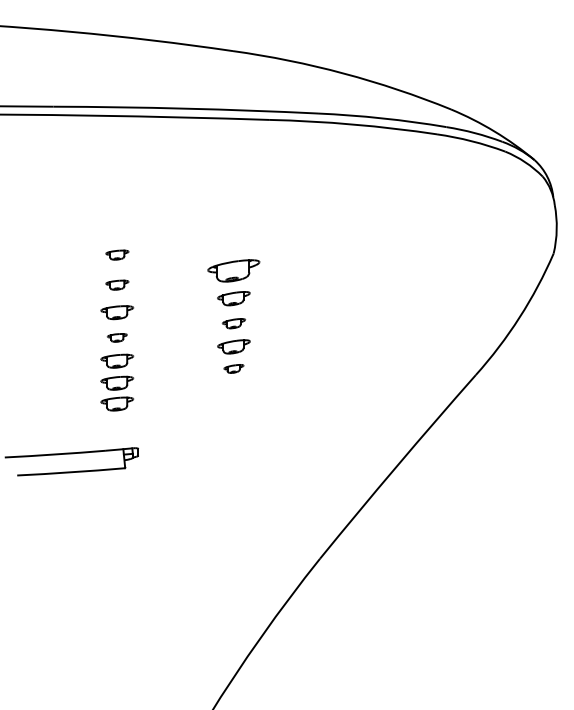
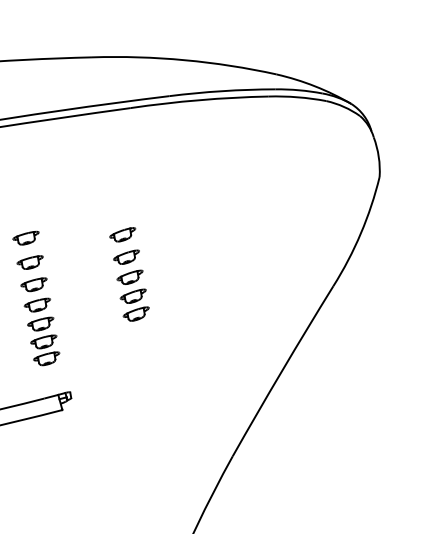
part: (117, 254) -> (26, 238), size x1.43
part: (233, 270) -> (122, 234), size x0.62
part: (117, 284) -> (30, 262), size x1.43
part: (233, 323) -> (130, 277), size x1.43
part: (117, 337) -> (38, 305), size x1.67
part: (233, 368) -> (136, 314), size x1.67

